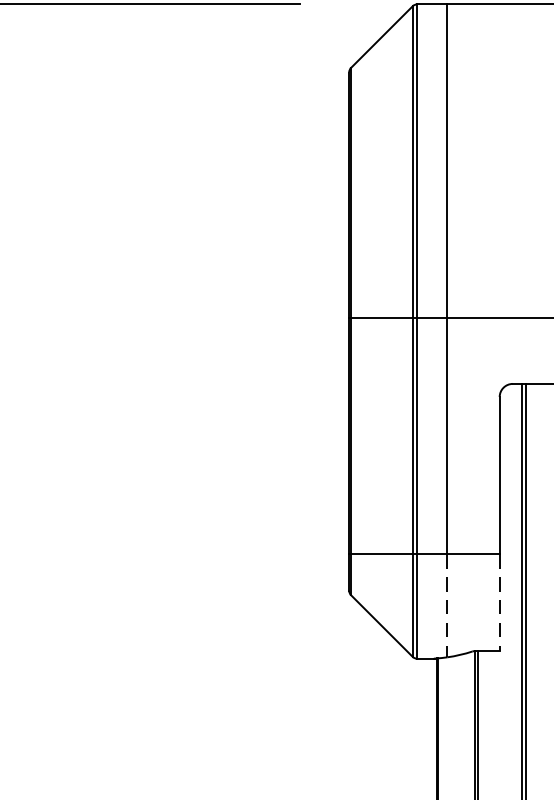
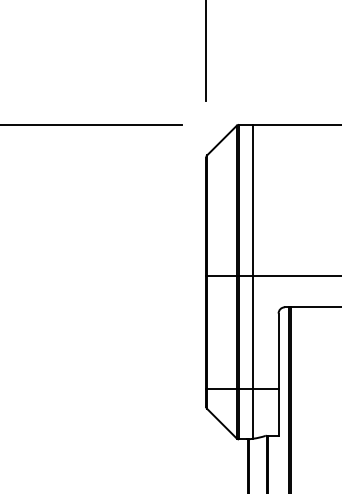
line: (499, 602) -> (278, 412), dashed -> solid
line: (447, 604) -> (253, 413), dashed -> solid

